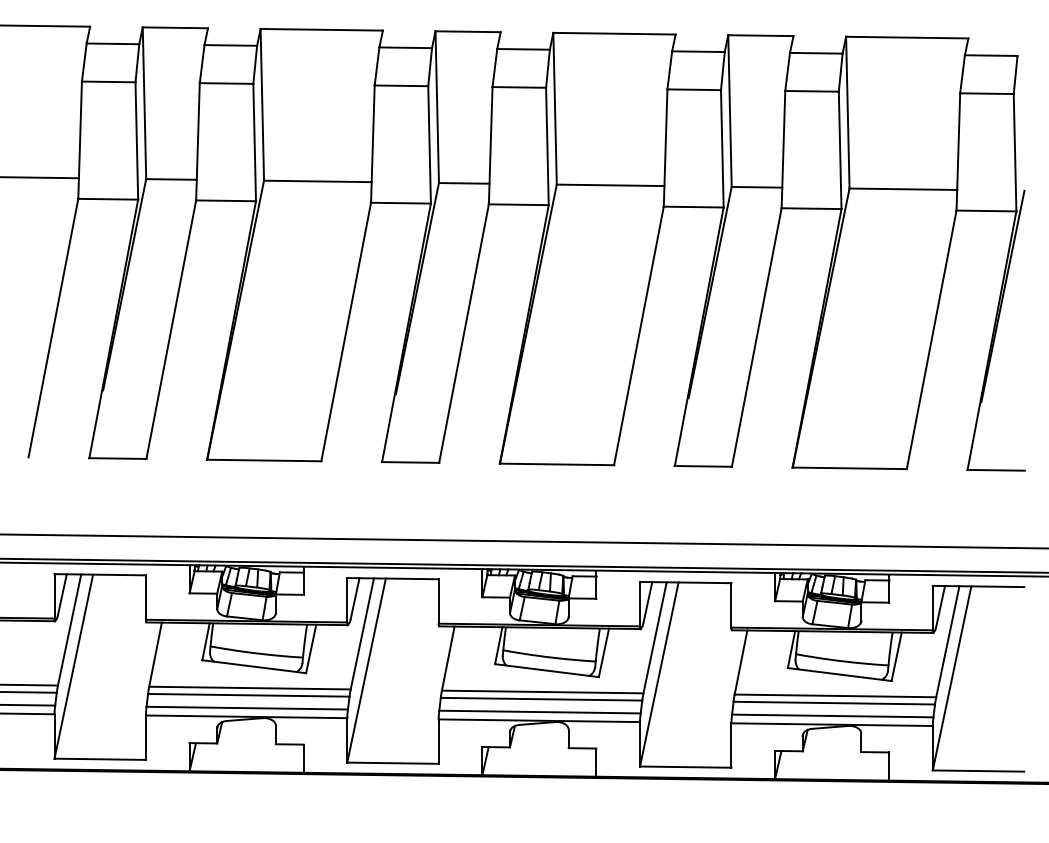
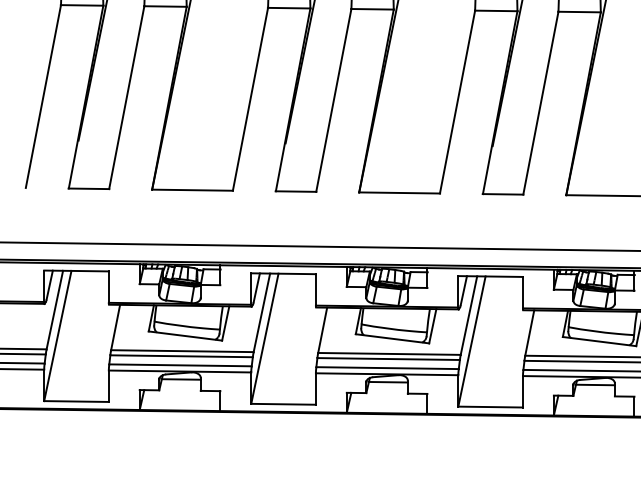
line: (247, 727) -> (180, 379), added
line: (540, 731) -> (387, 381), added
line: (833, 735) -> (595, 384), added

